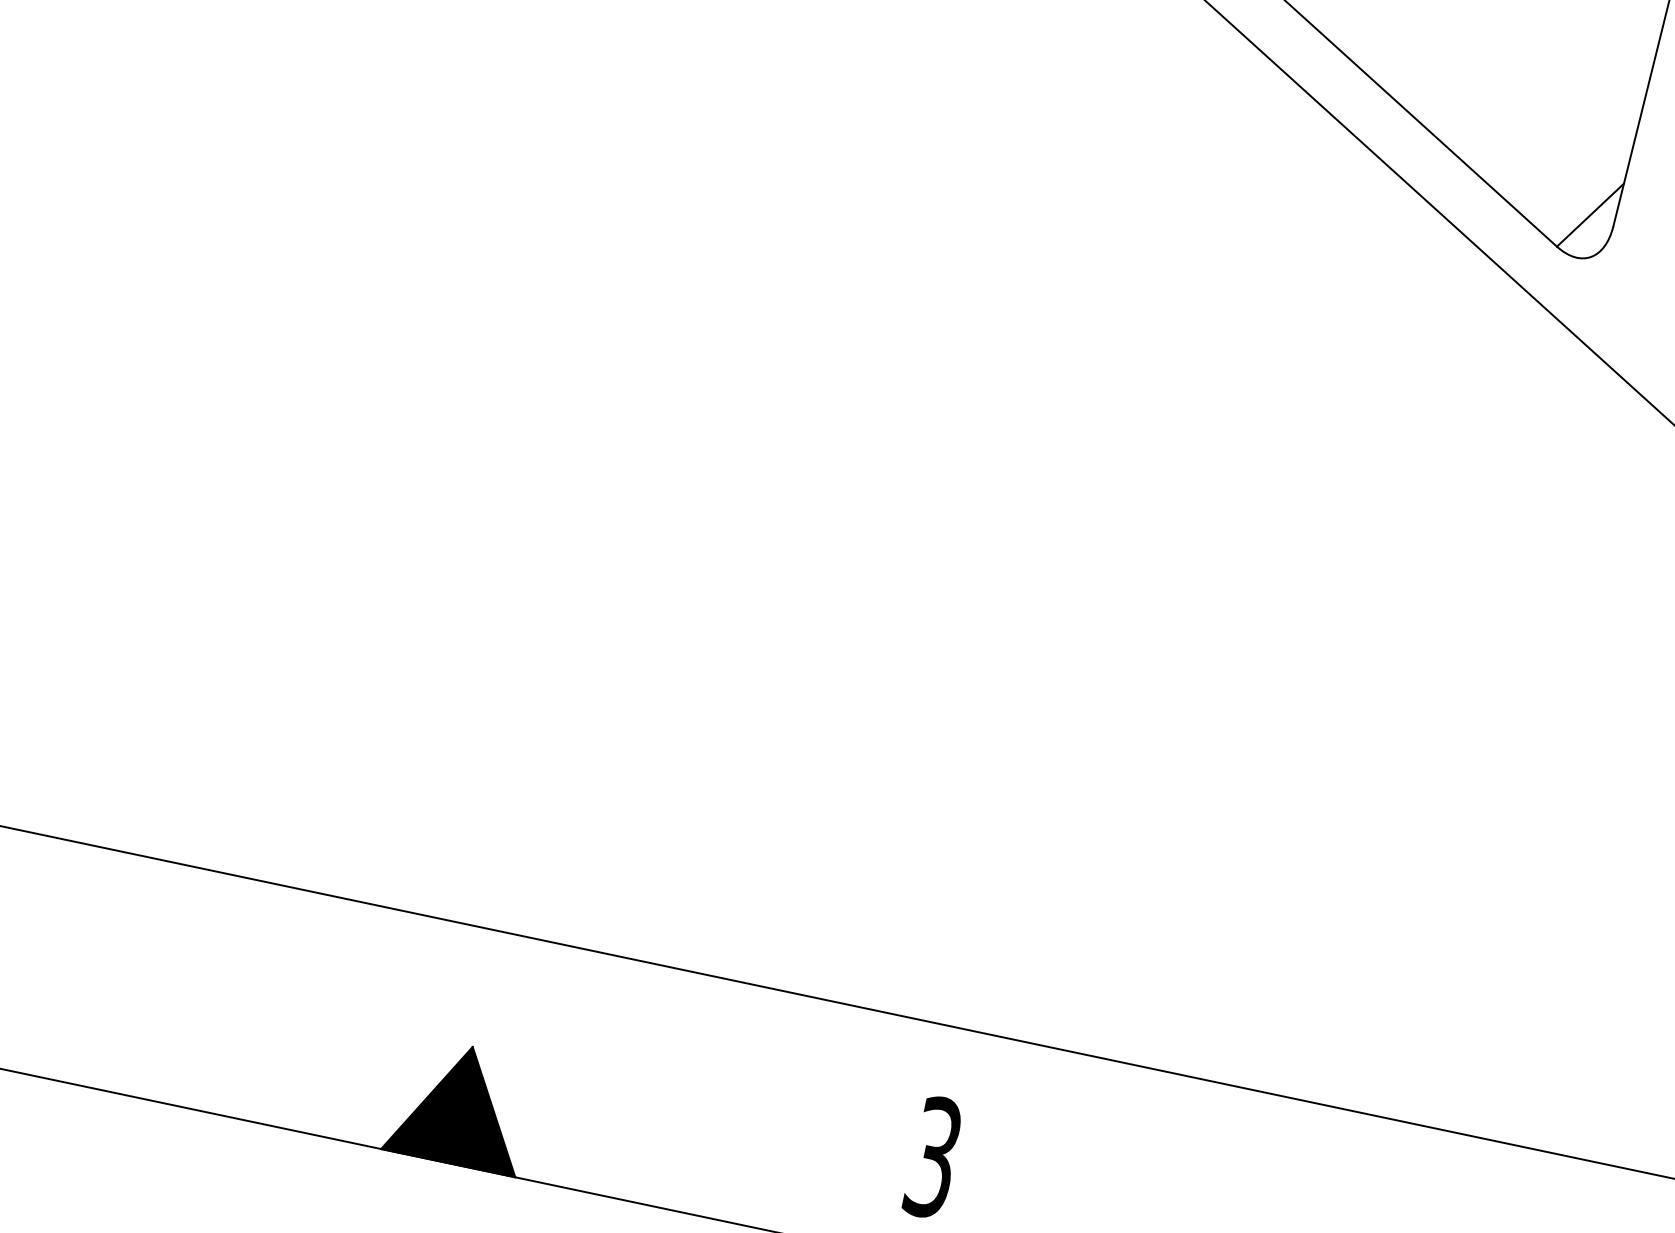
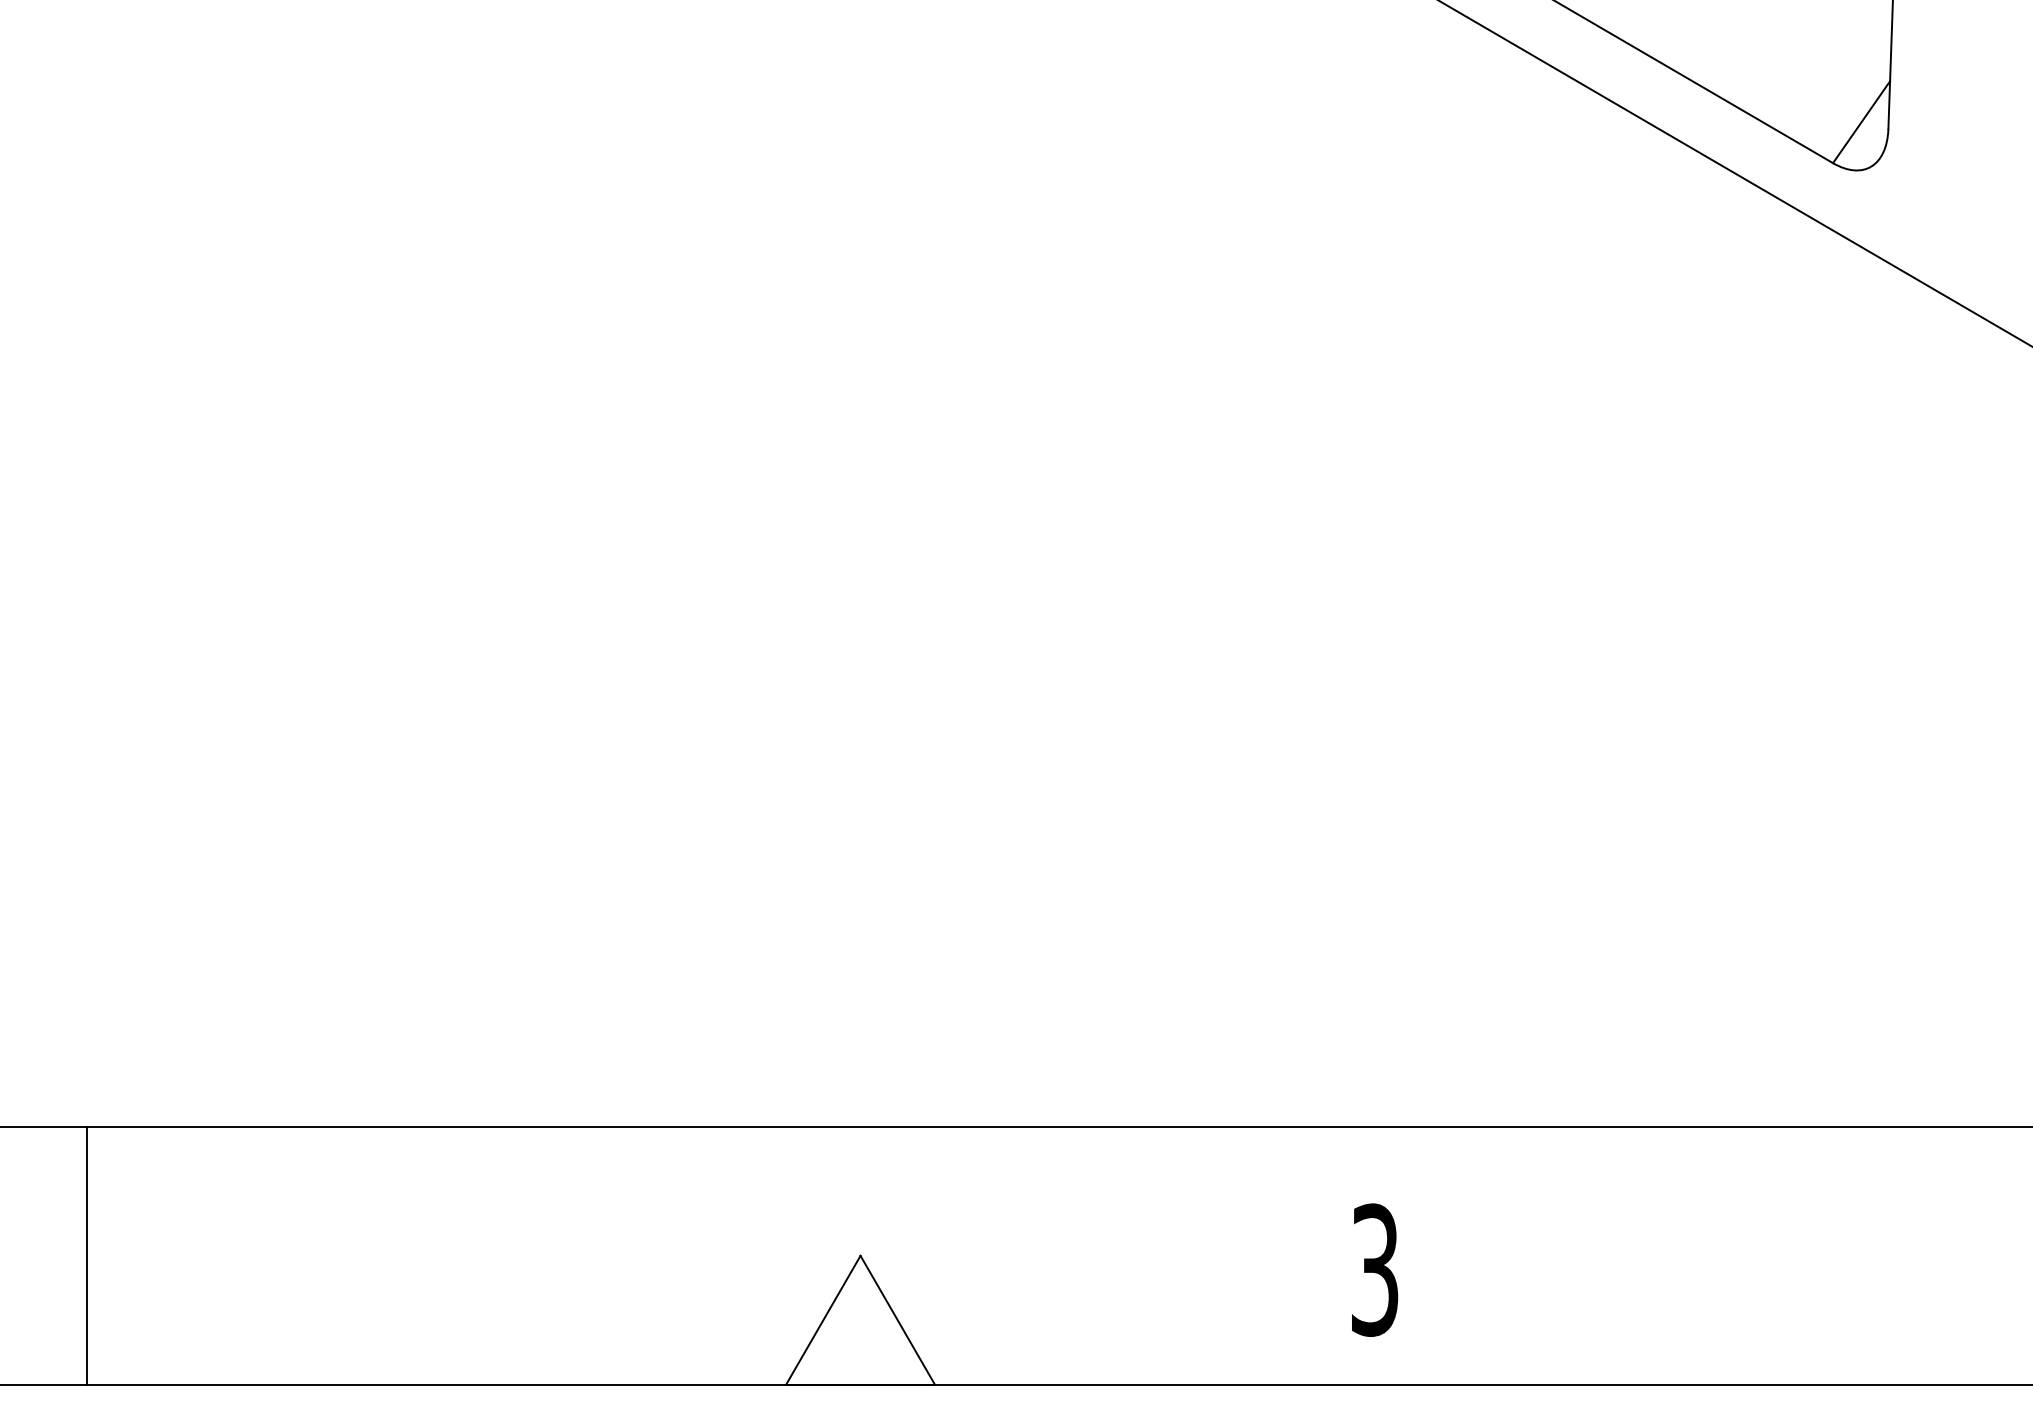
fill: (460, 1104) -> (860, 1319), removed

